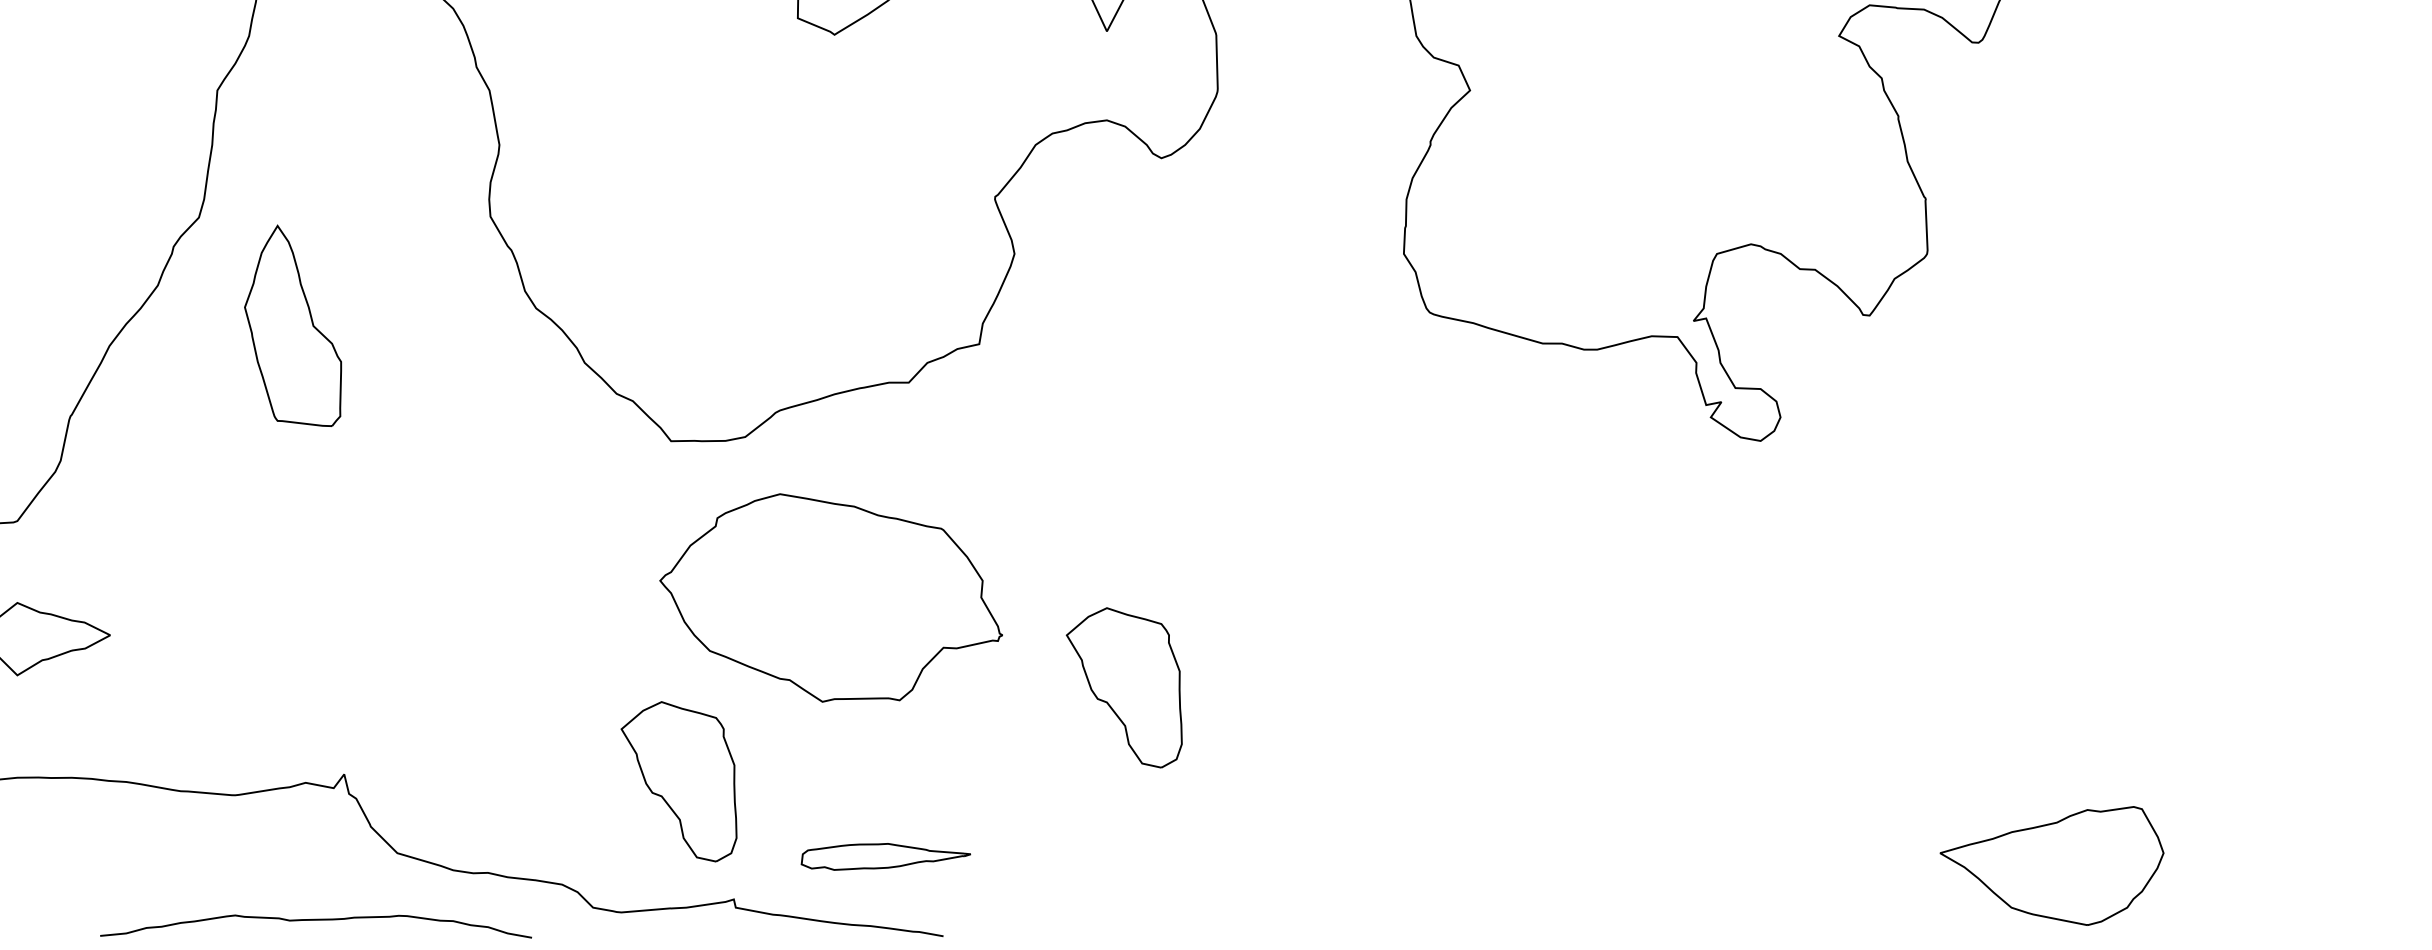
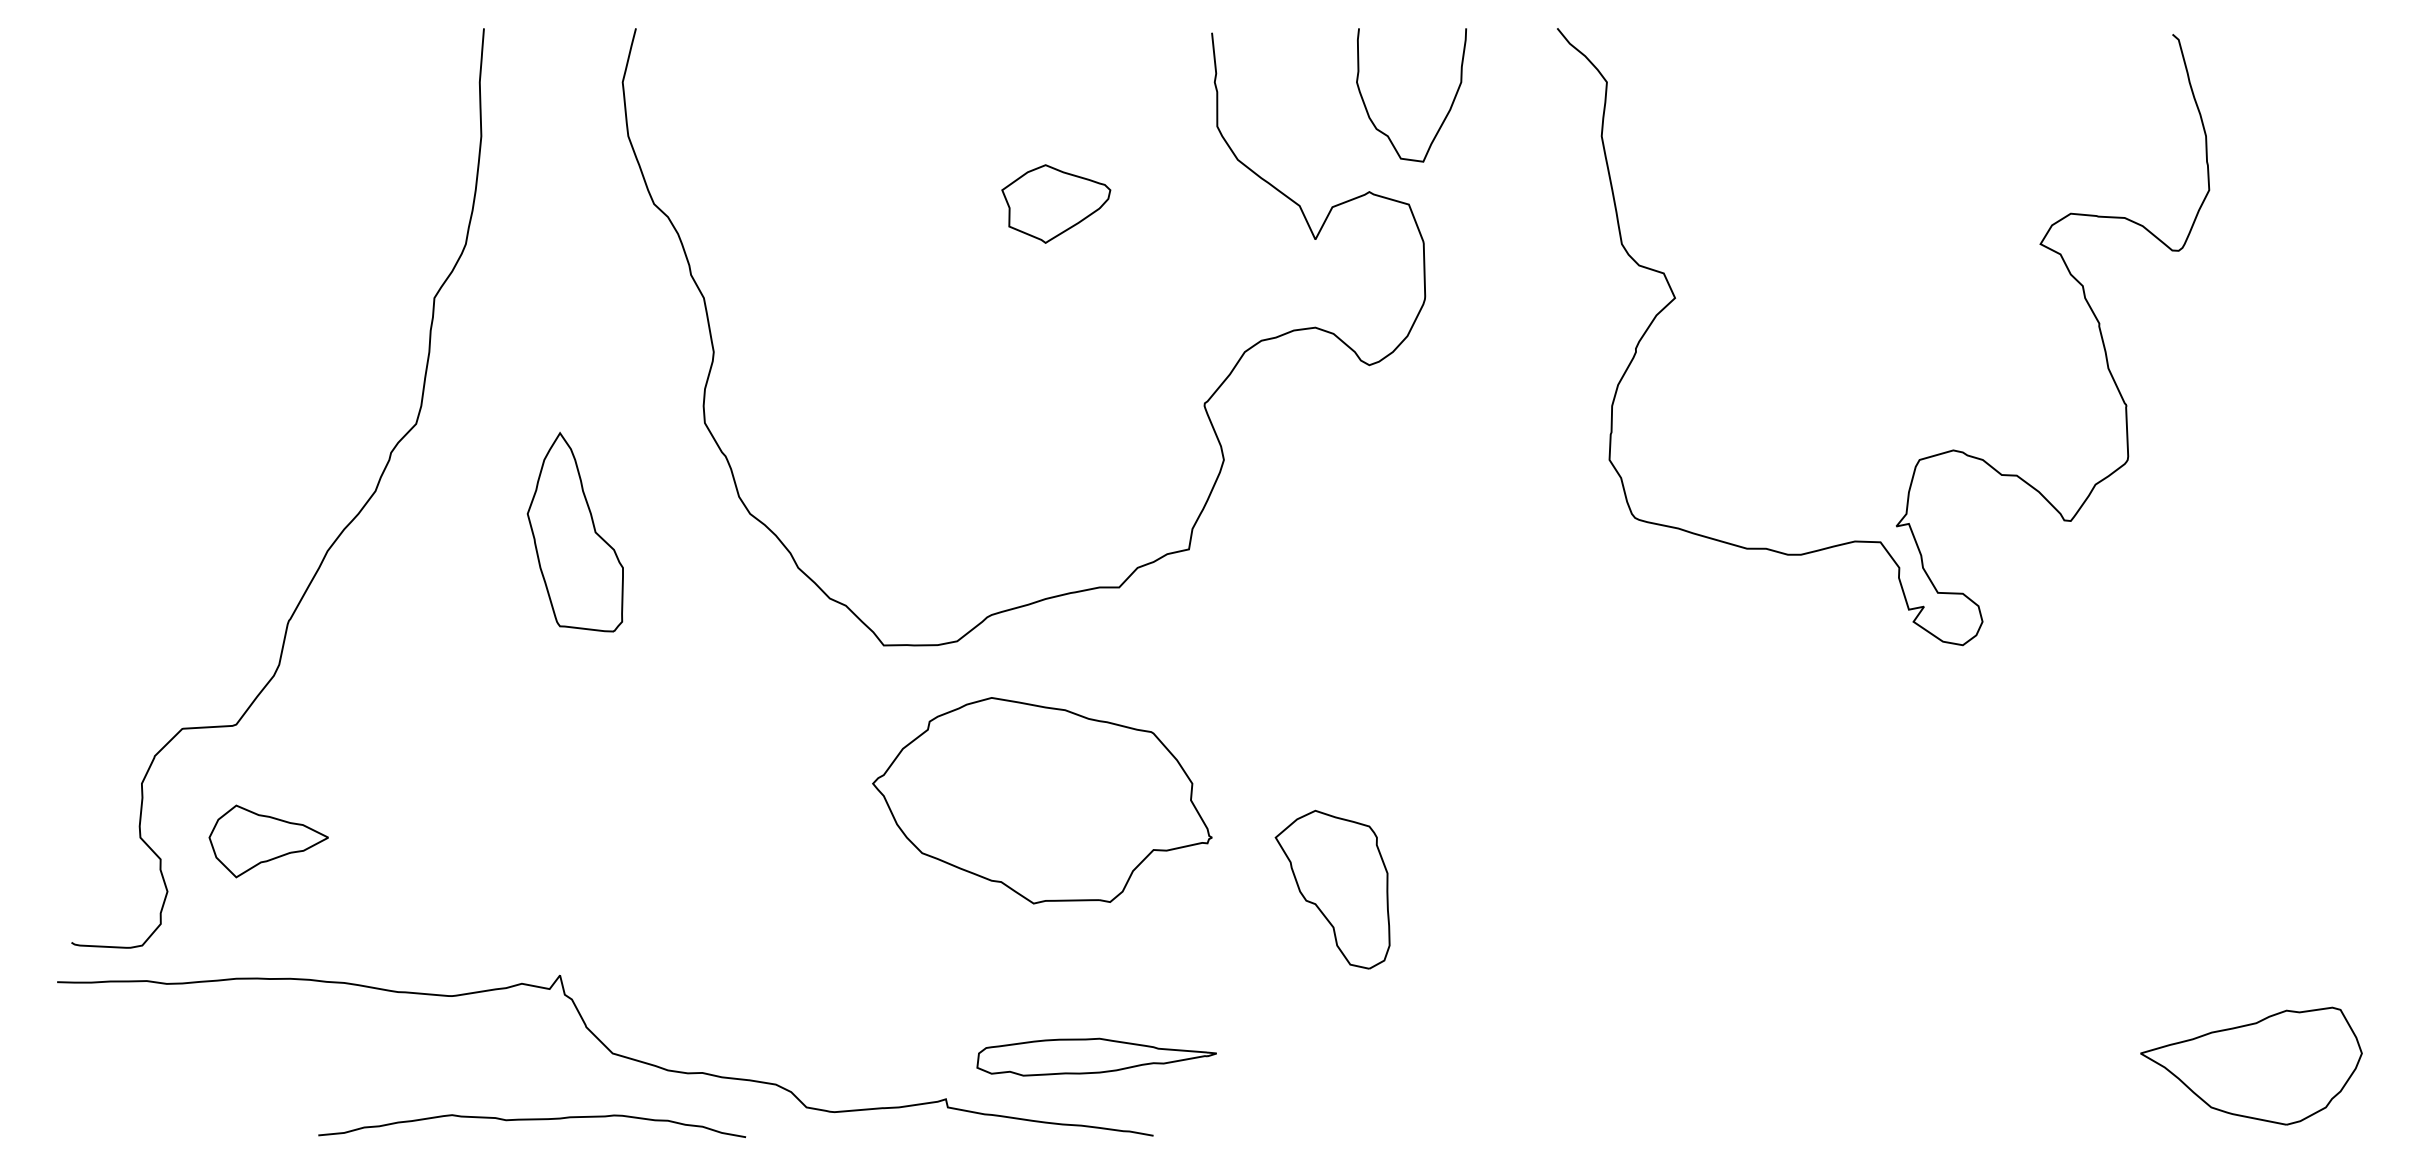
part: (292, 325) -> (574, 531), moved
part: (678, 781) -> (891, 982), removed
part: (885, 856) -> (1096, 1056), size x1.43

